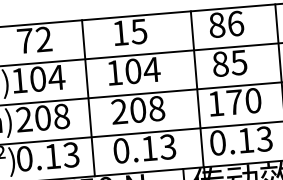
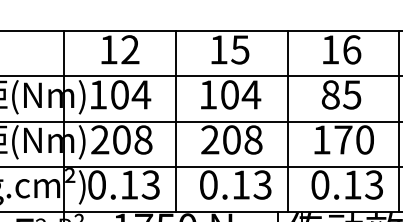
text: (217, 24) -> (330, 49), 86 -> 16
text: (25, 40) -> (108, 49), 72 -> 12
line: (197, 89) -> (287, 121), moved

